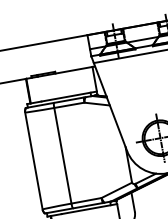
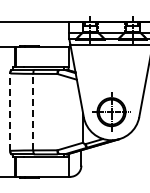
line: (62, 154) -> (33, 111), solid -> dashed
line: (34, 161) -> (10, 112), solid -> dashed

